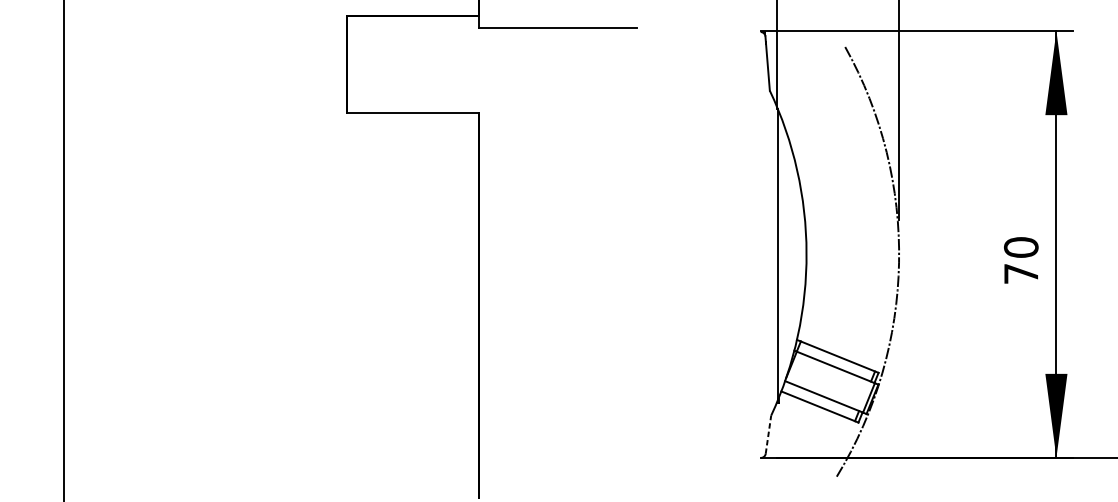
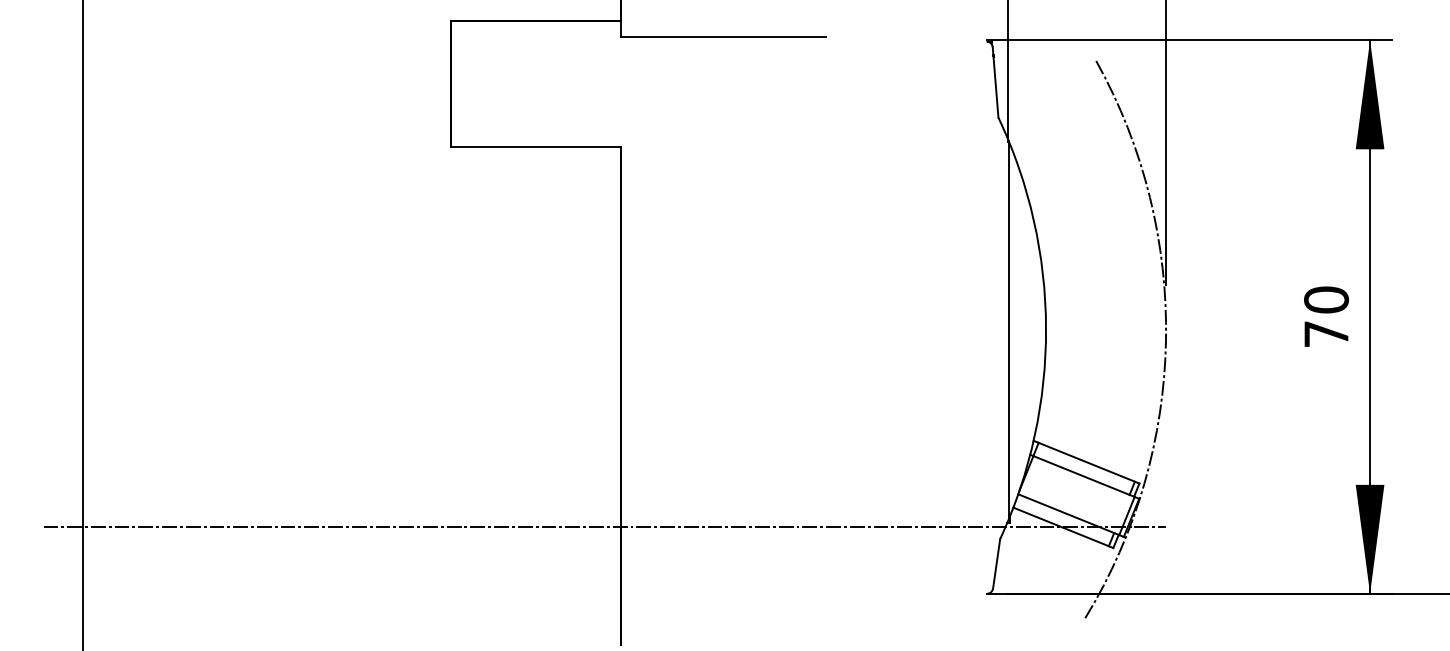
text: (1021, 260) -> (1326, 316), moved
line: (466, 405) -> (604, 526), added
line: (768, 434) -> (996, 563), dashed -> solid

